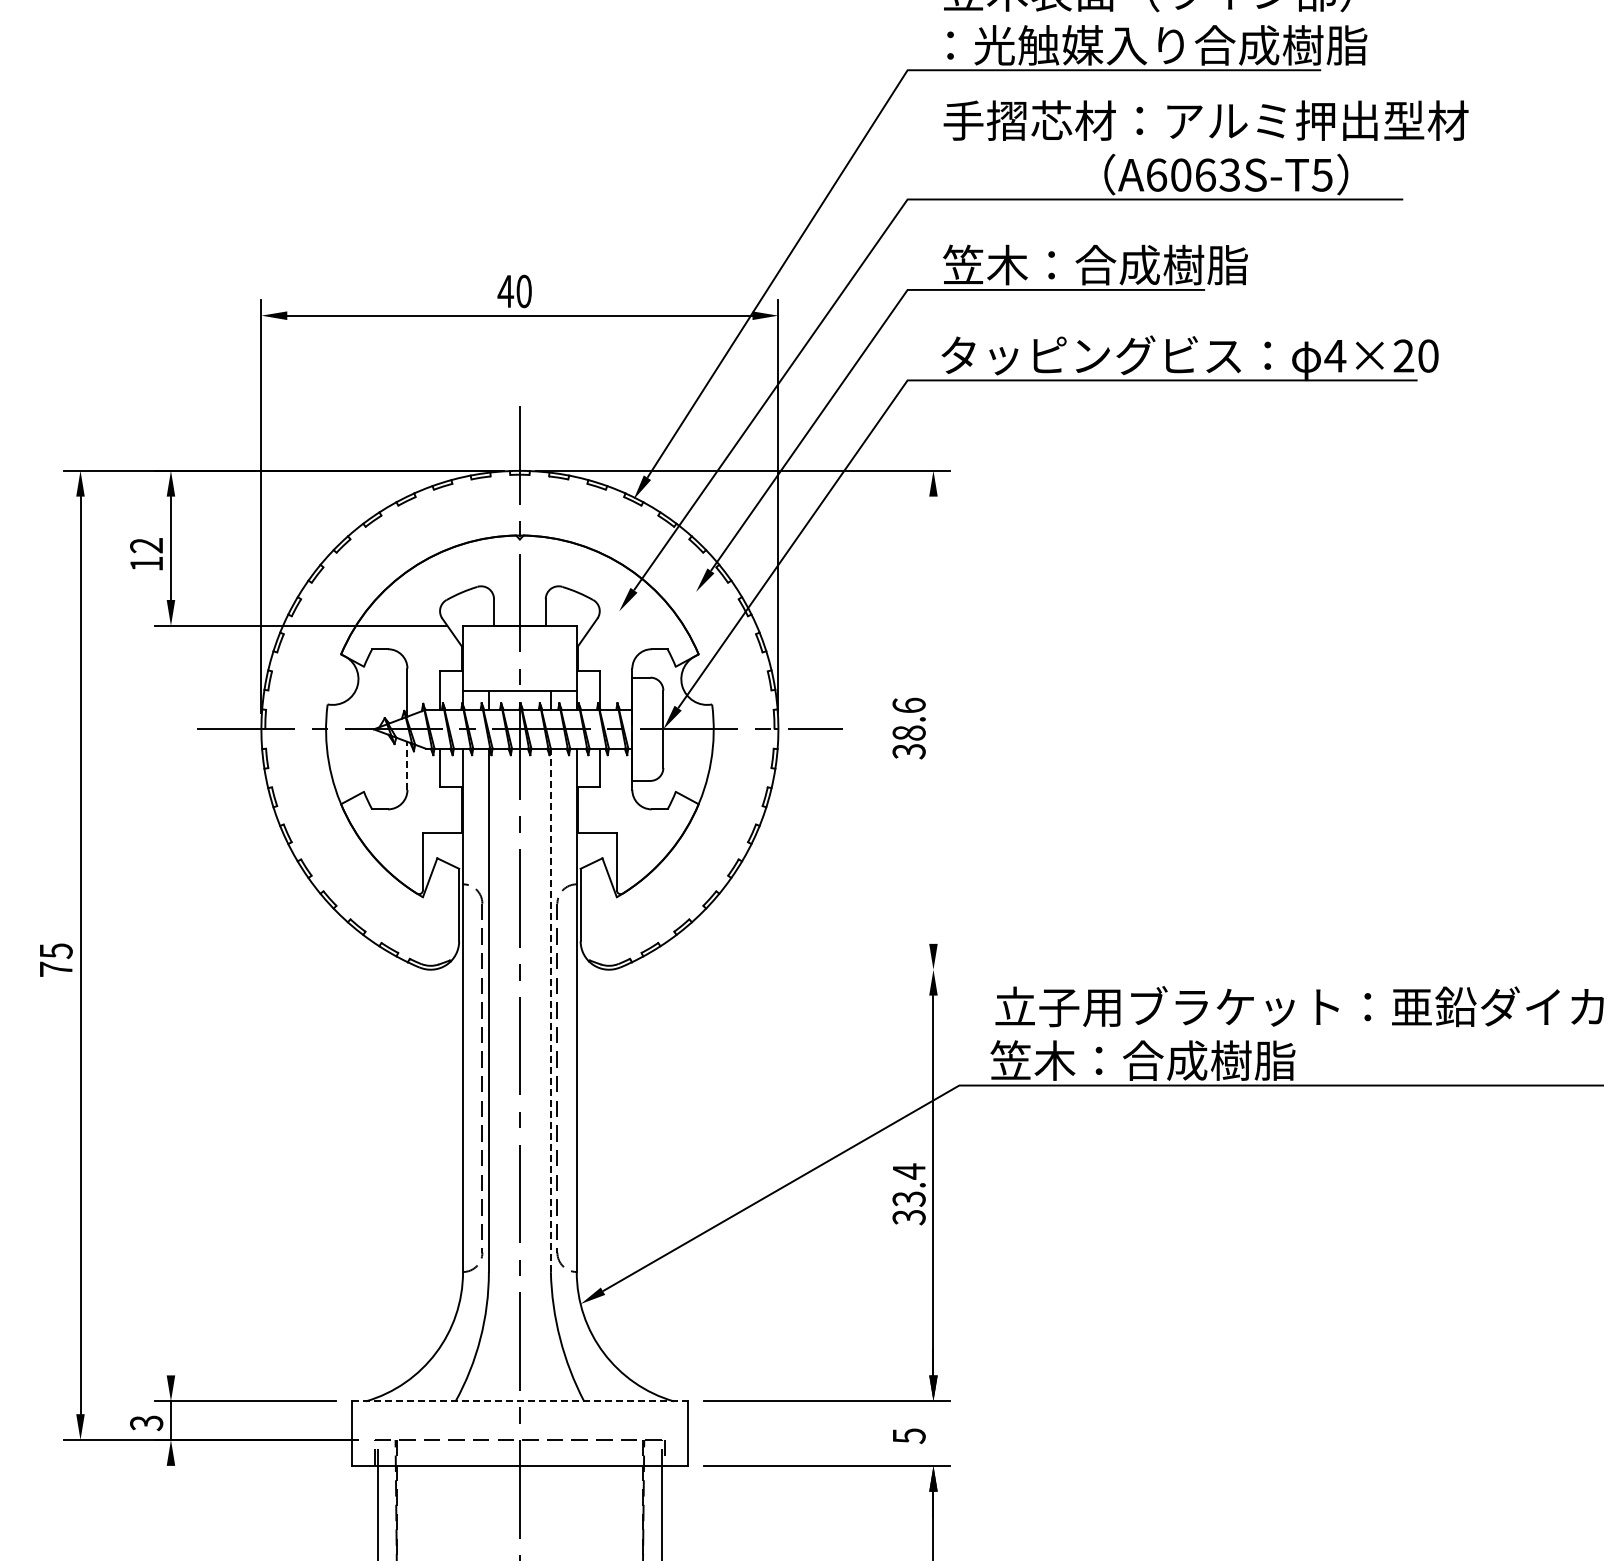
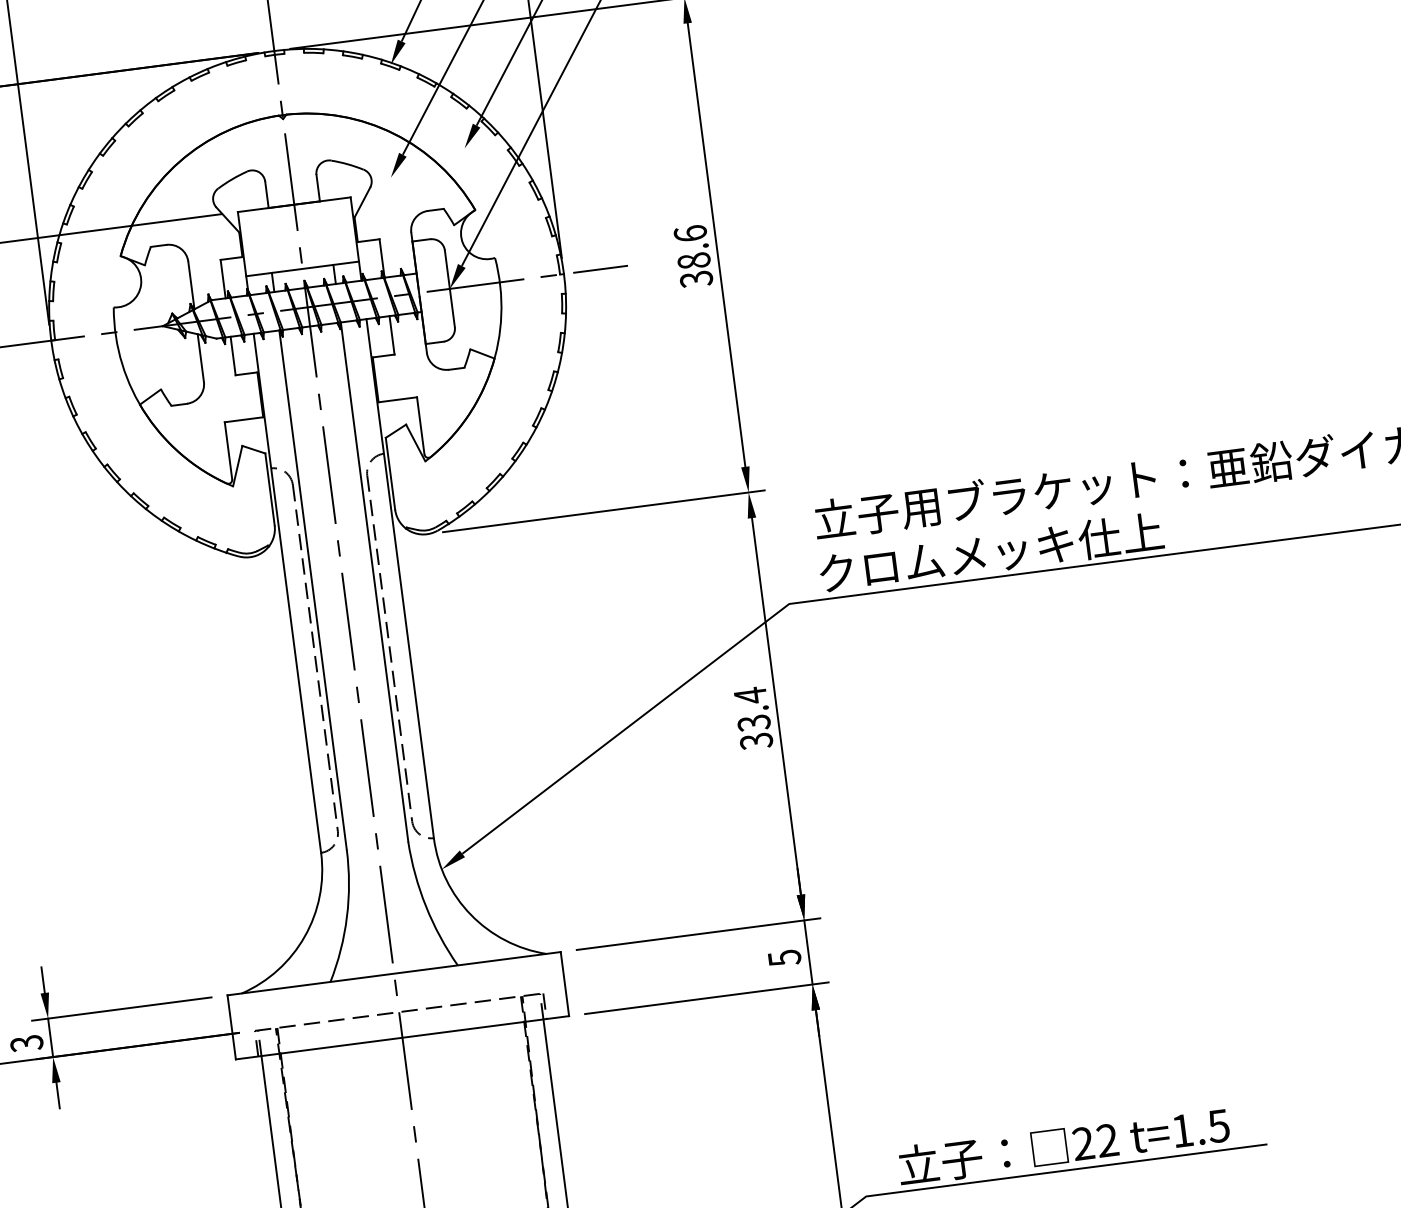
line: (933, 719) -> (716, 244), added
line: (407, 765) -> (200, 357), dashed -> solid
line: (787, 969) -> (603, 511), added
line: (550, 1010) -> (374, 582), dashed -> solid
text: (1164, 1060) -> (989, 552), 笠木：合成樹脂 -> クロムメッキ仕上
line: (170, 1362) -> (42, 980), added
line: (520, 1401) -> (394, 973), dashed -> solid
line: (933, 1433) -> (808, 952), added
line: (170, 1478) -> (57, 1095), added

